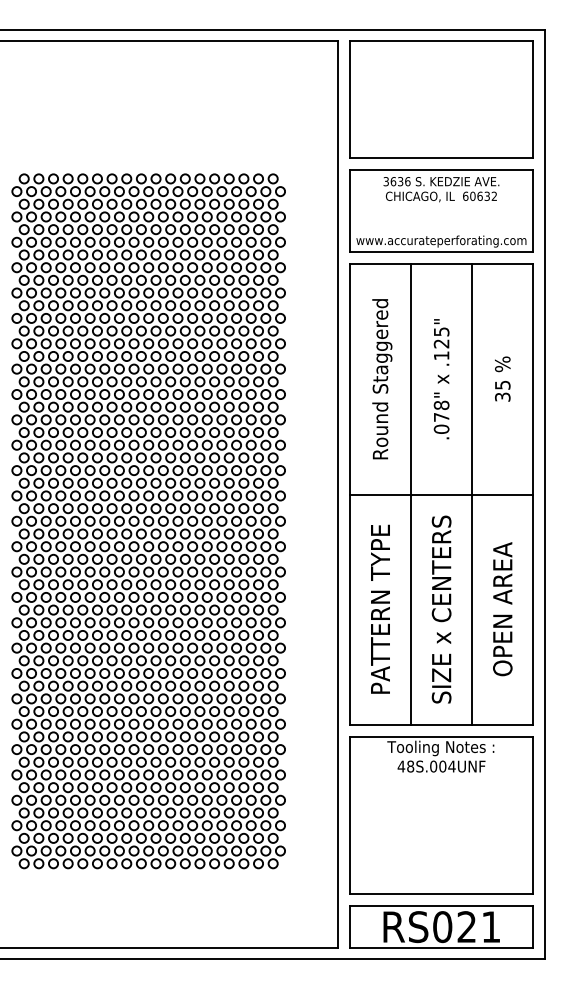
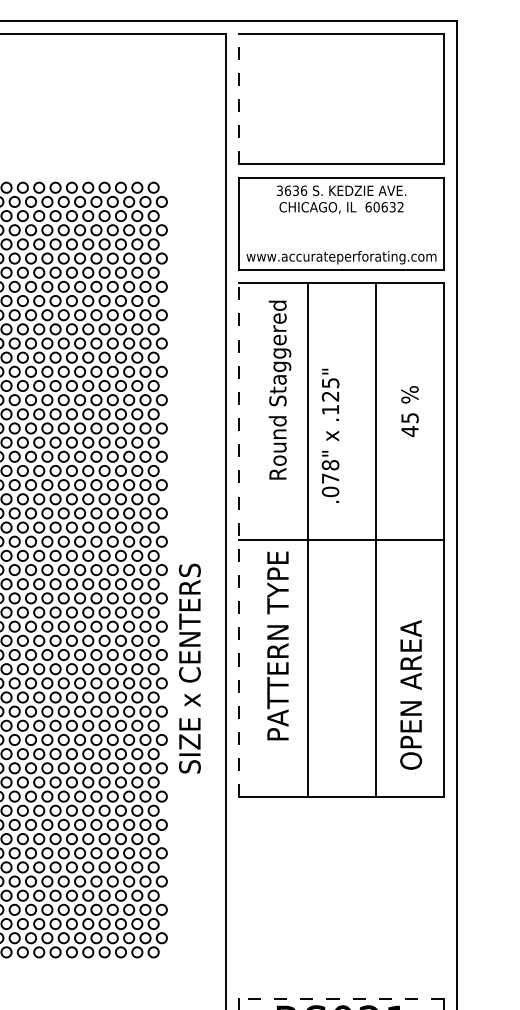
line: (349, 99) -> (238, 99), solid -> dashed
text: (382, 379) -> (280, 390), moved
text: (441, 379) -> (330, 436), moved
text: (502, 397) -> (409, 431), 35 -> 45
line: (349, 494) -> (238, 540), solid -> dashed
text: (380, 608) -> (277, 645), moved
text: (441, 609) -> (189, 668), moved
text: (502, 609) -> (410, 695), moved
part: (441, 815) -> (341, 898), removed
line: (441, 905) -> (341, 998), solid -> dashed

